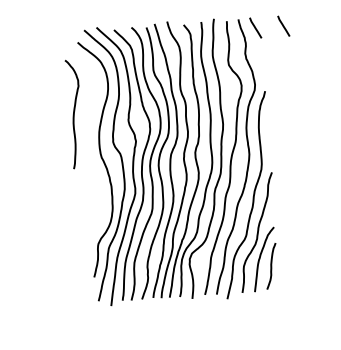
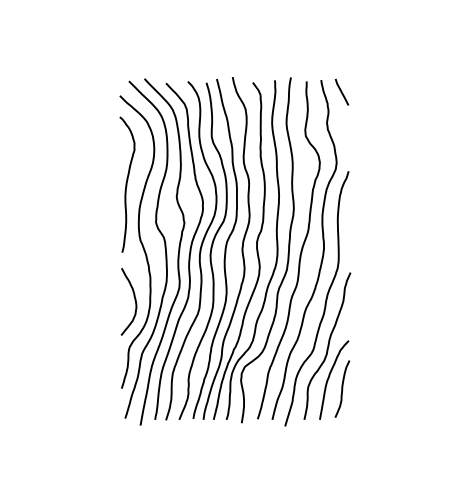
line: (283, 25) -> (376, 91), removed
curve: (74, 114) -> (127, 184), moved
curve: (99, 205) -> (134, 300), added

